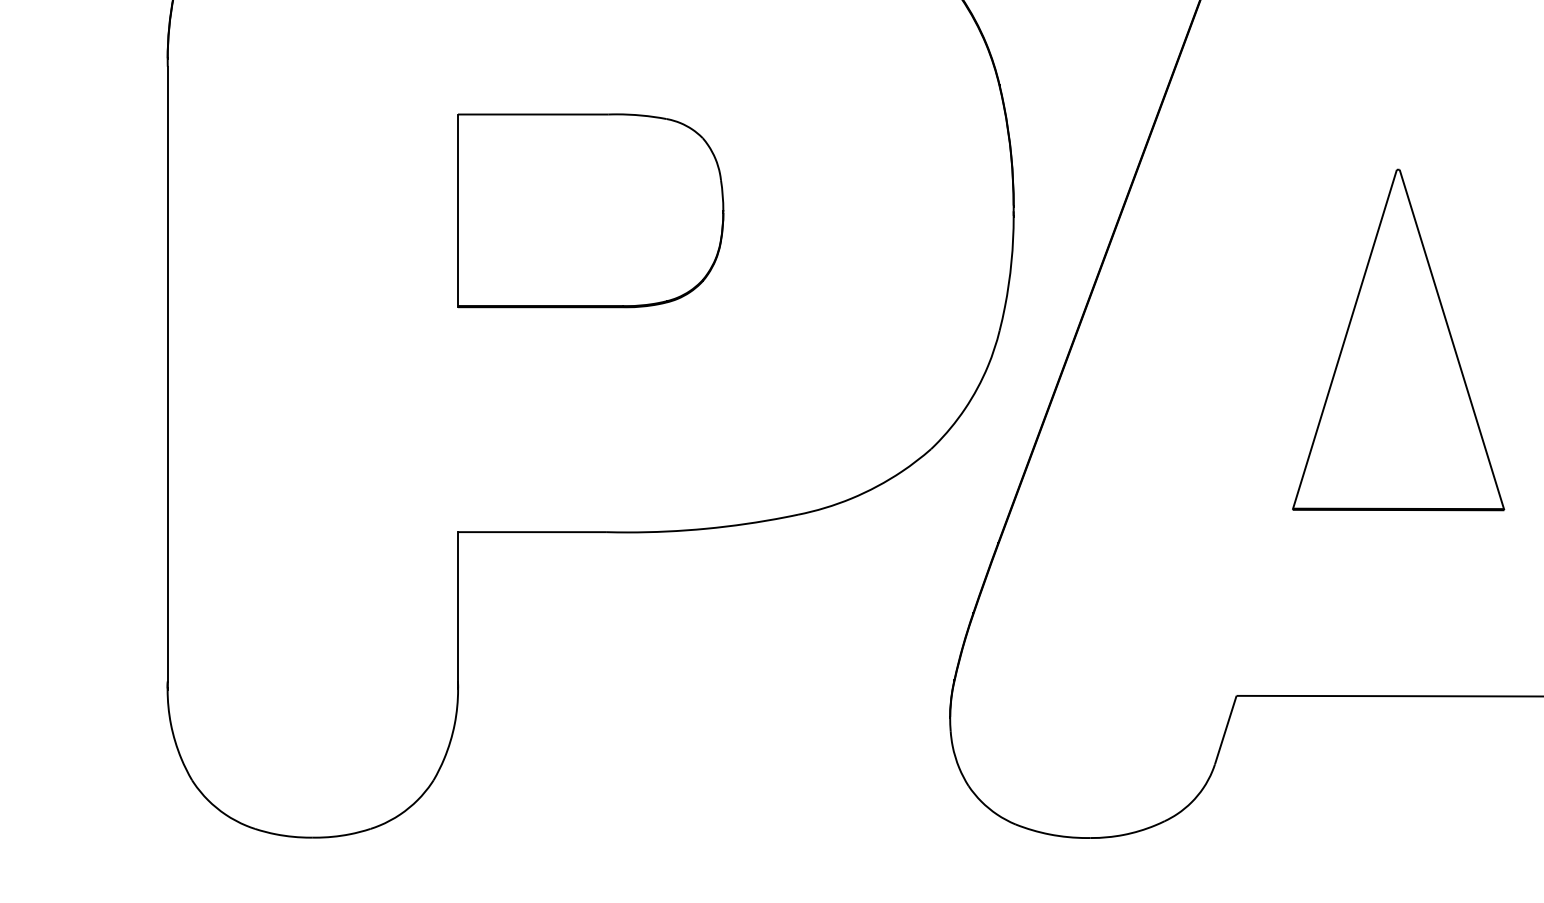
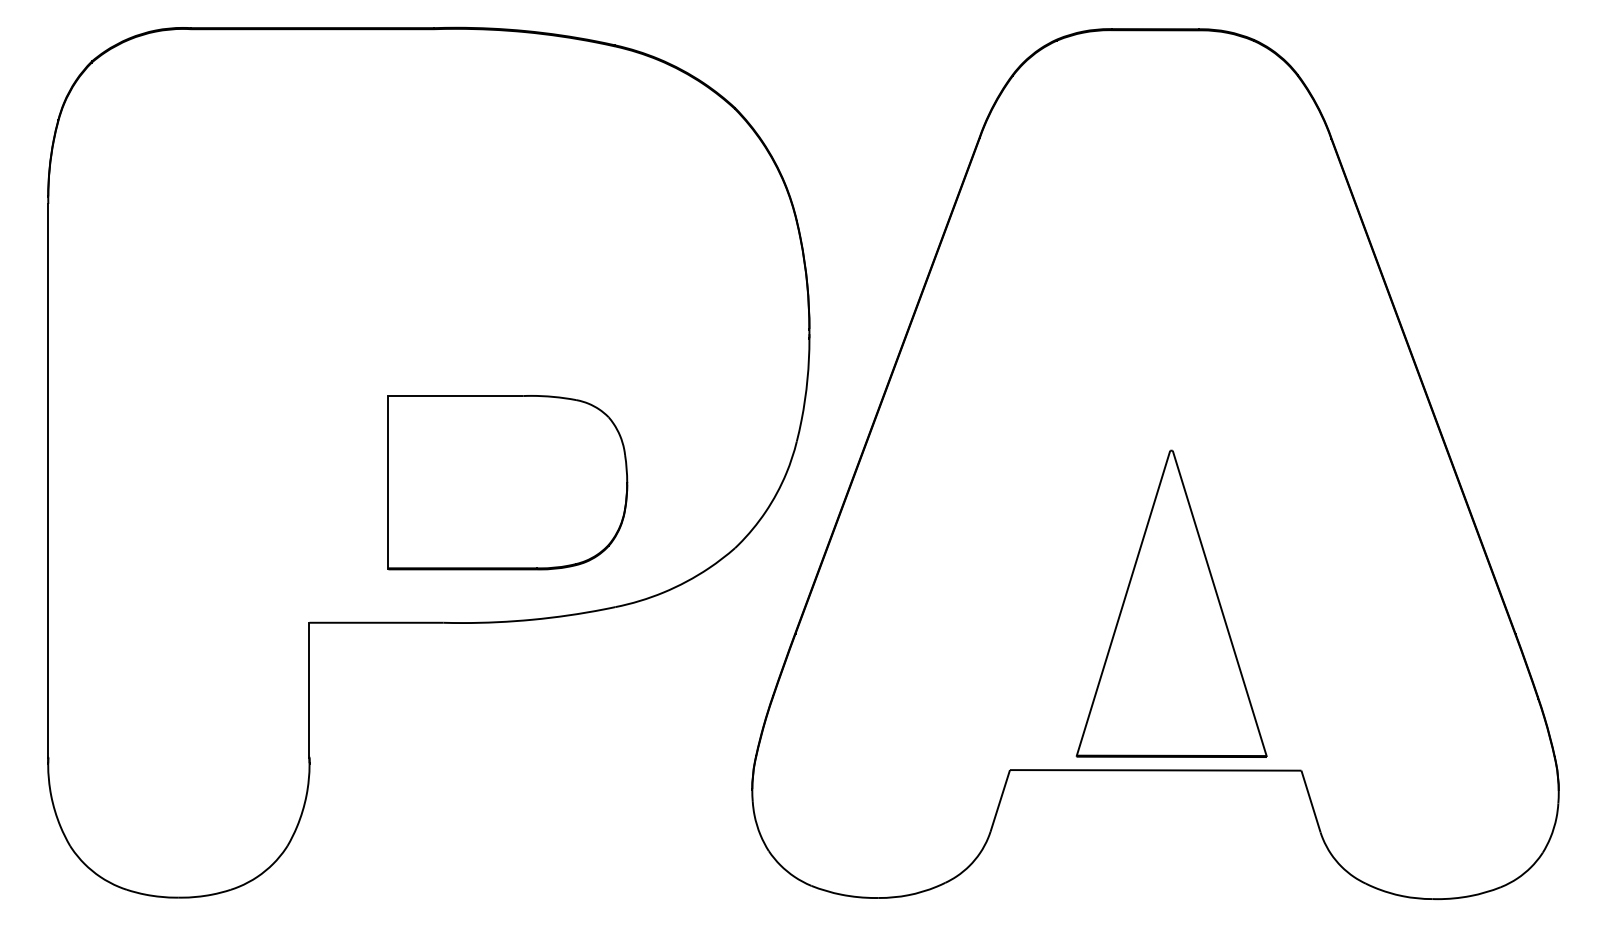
part: (590, 210) -> (507, 482), moved
part: (1398, 339) -> (1171, 603), moved

